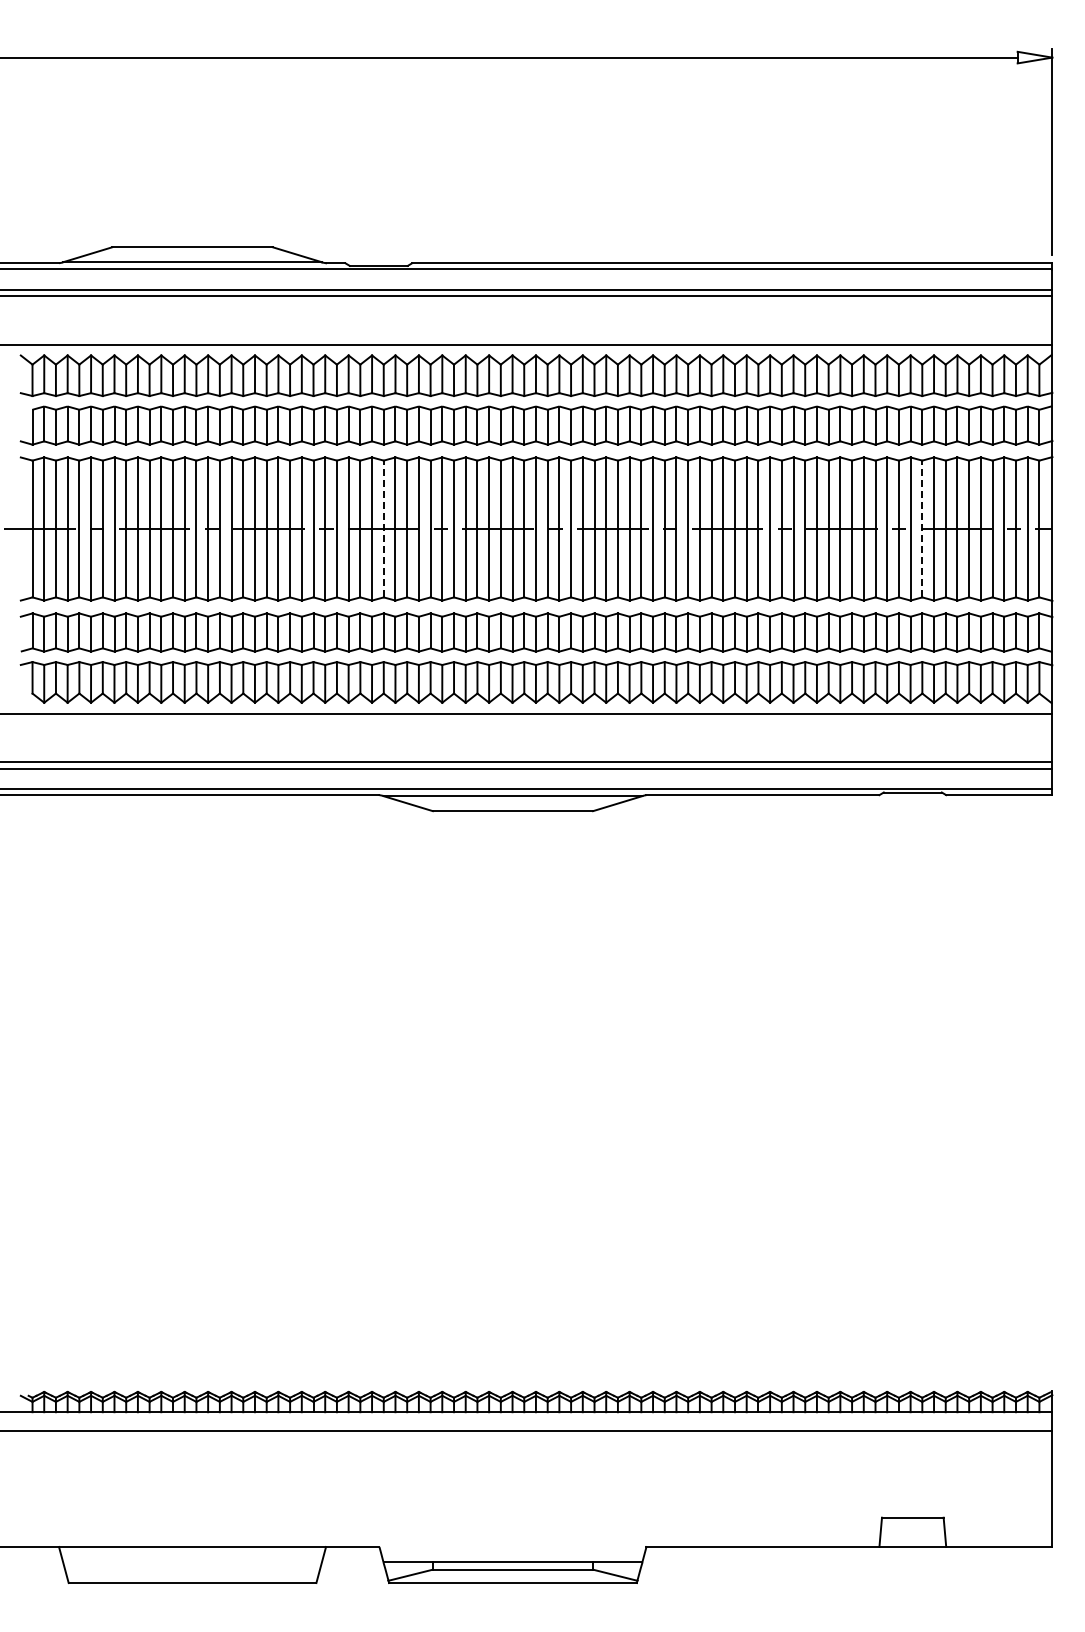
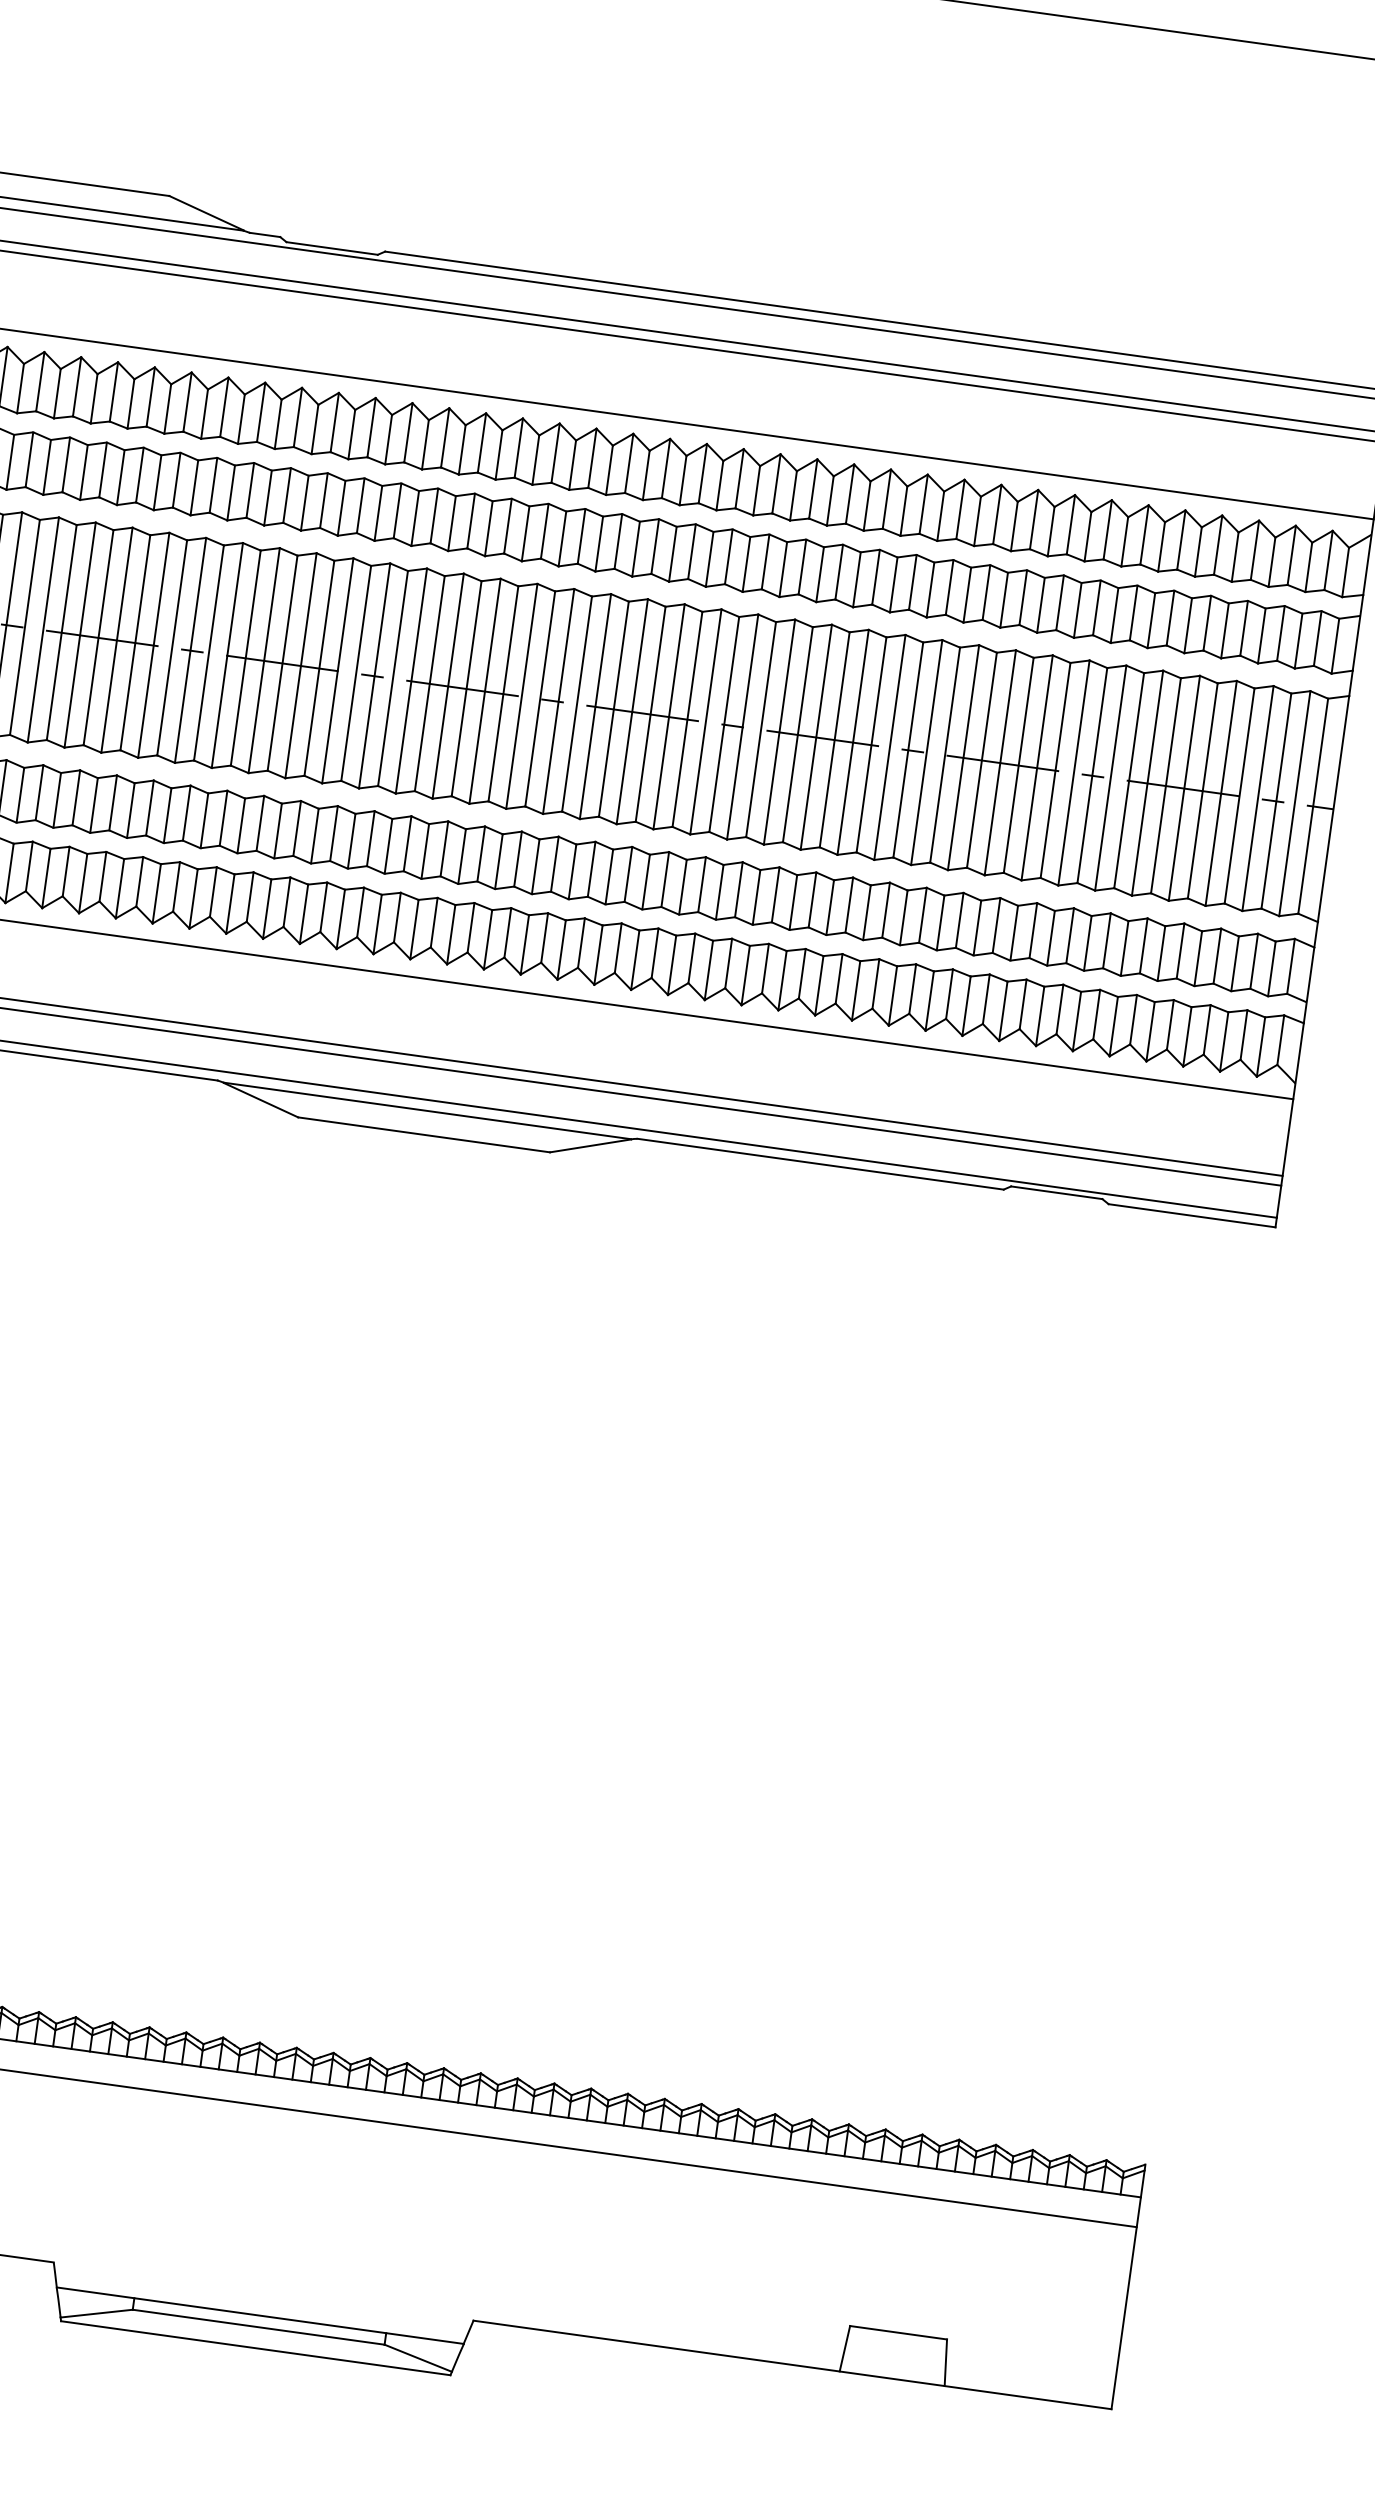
line: (383, 528) -> (282, 662), dashed -> solid
line: (922, 528) -> (1129, 779), dashed -> solid

